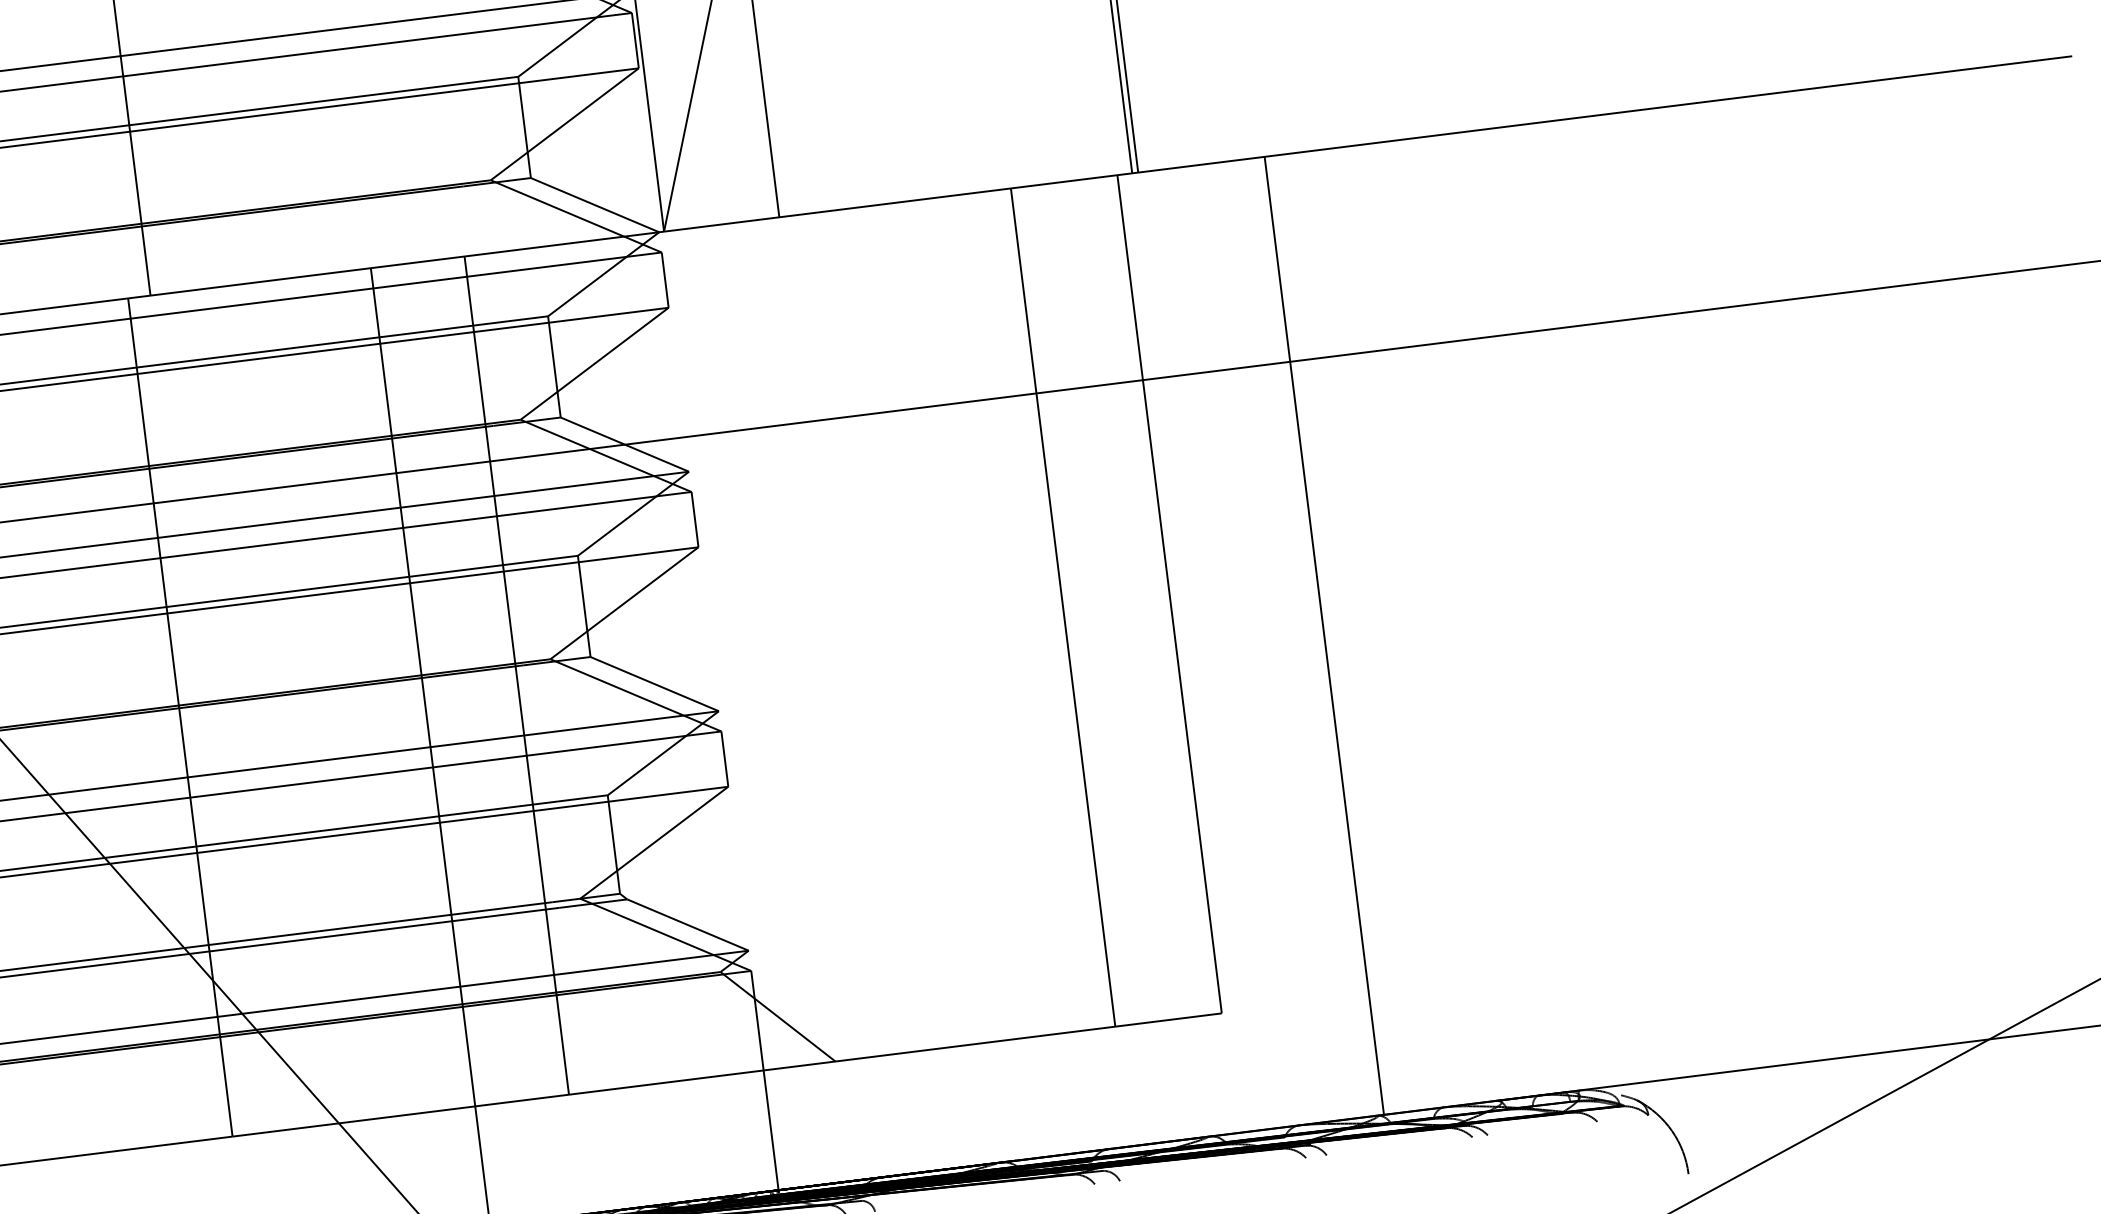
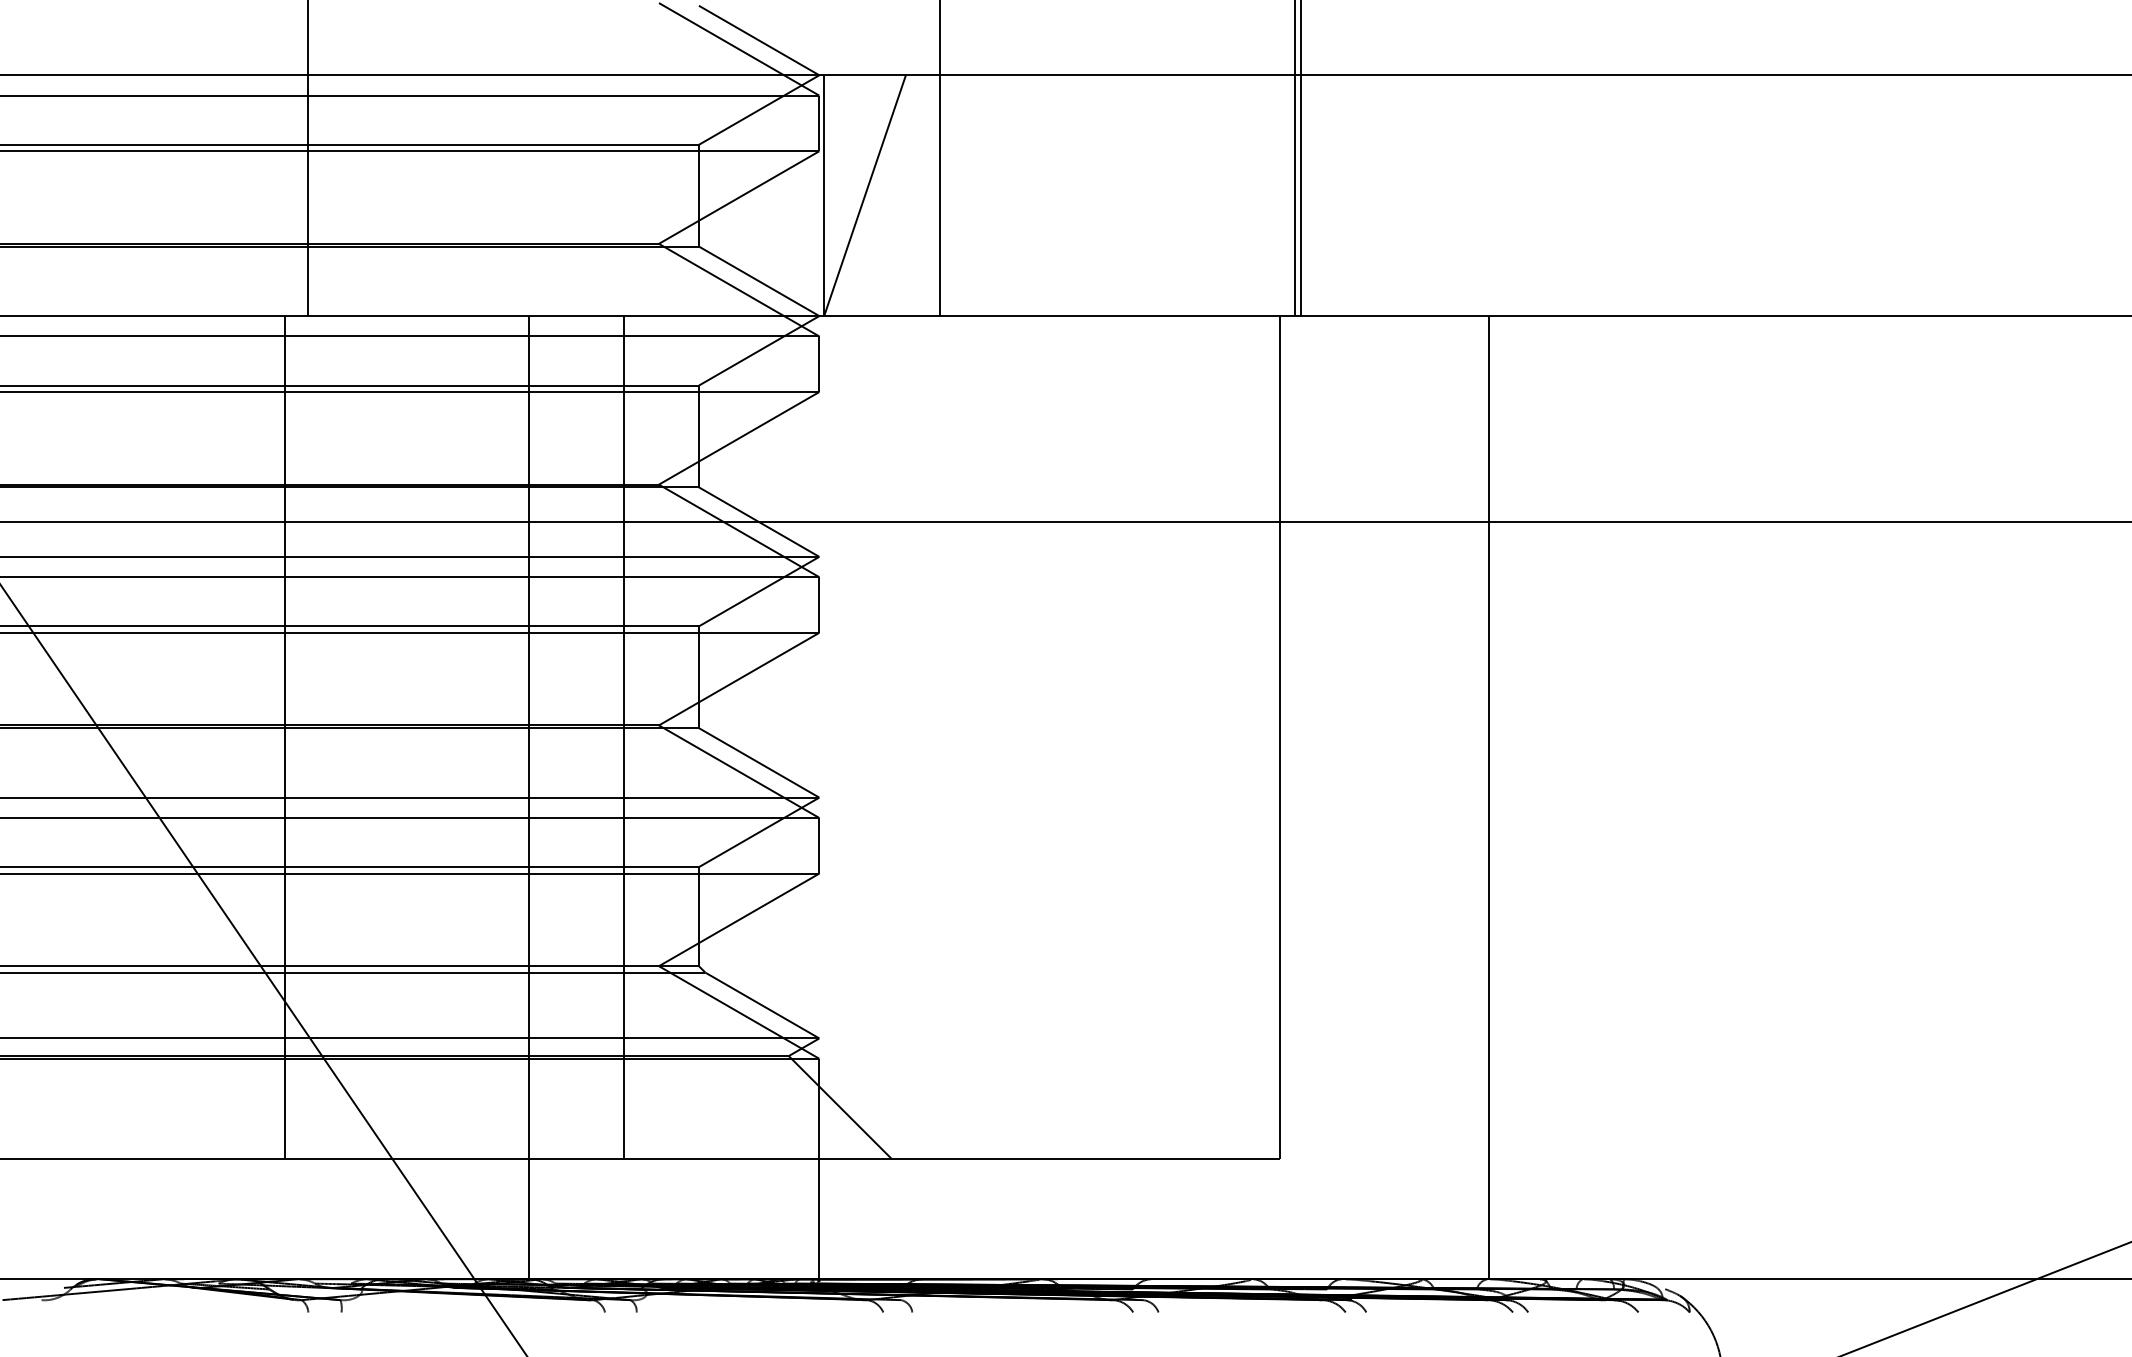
line: (1062, 607) -> (1172, 737), removed
line: (1324, 635) -> (1489, 797), moved

